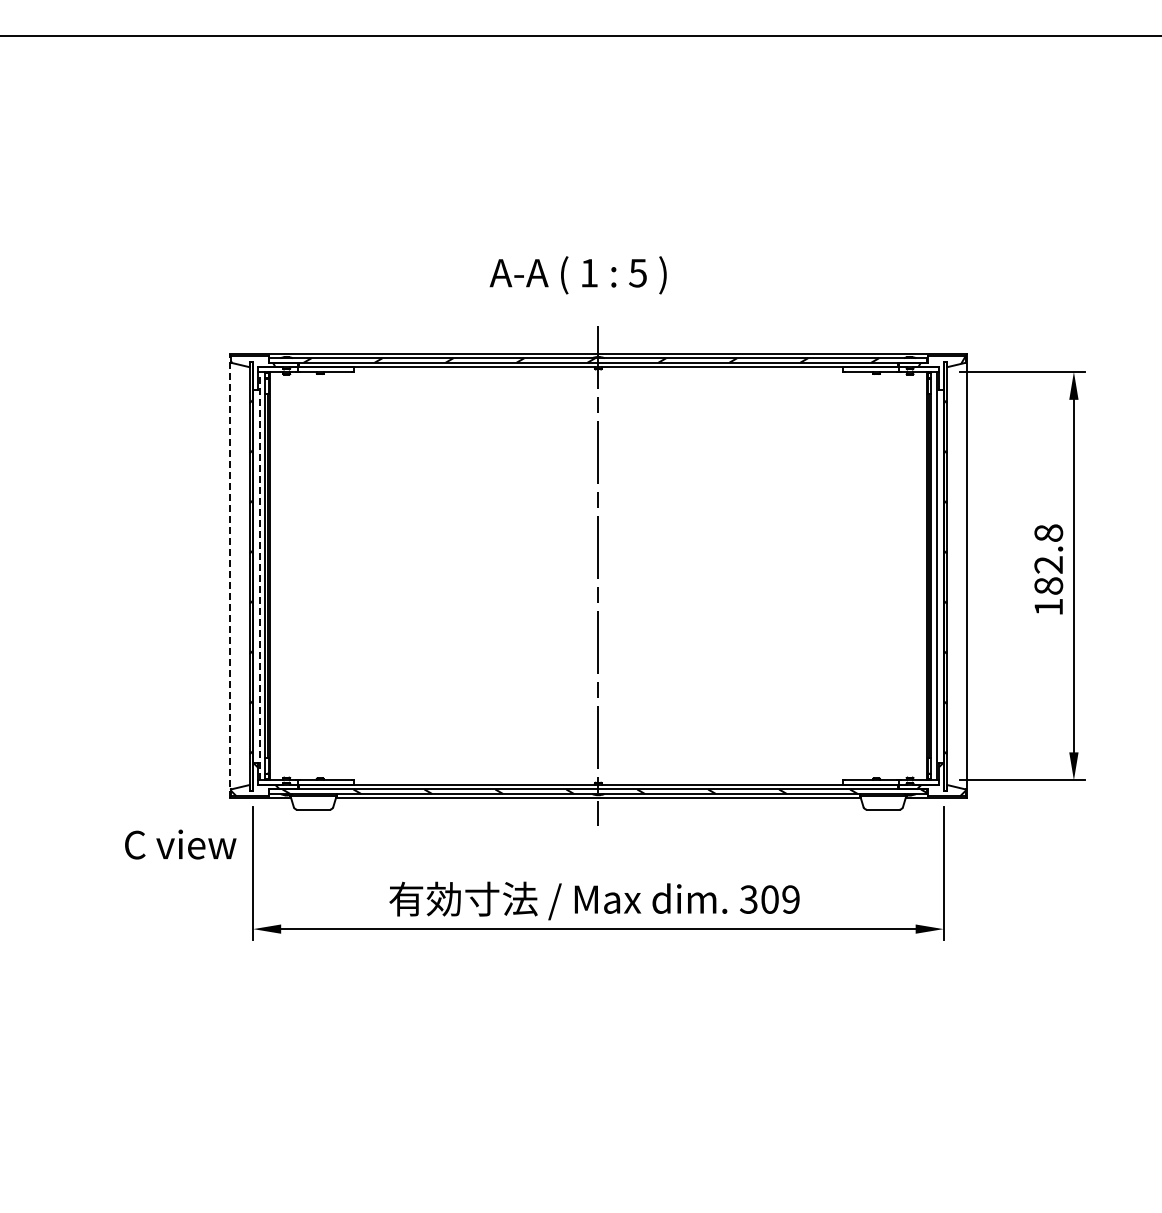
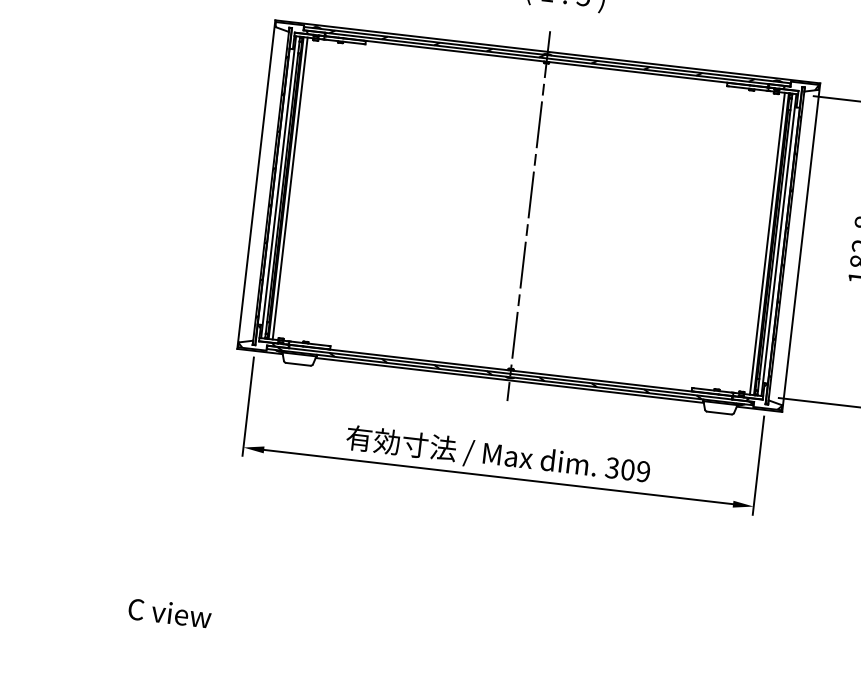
line: (229, 575) -> (256, 184), dashed -> solid
line: (259, 575) -> (278, 186), dashed -> solid
line: (275, 575) -> (290, 188), added
line: (921, 575) -> (767, 243), added
text: (180, 844) -> (169, 613), moved

